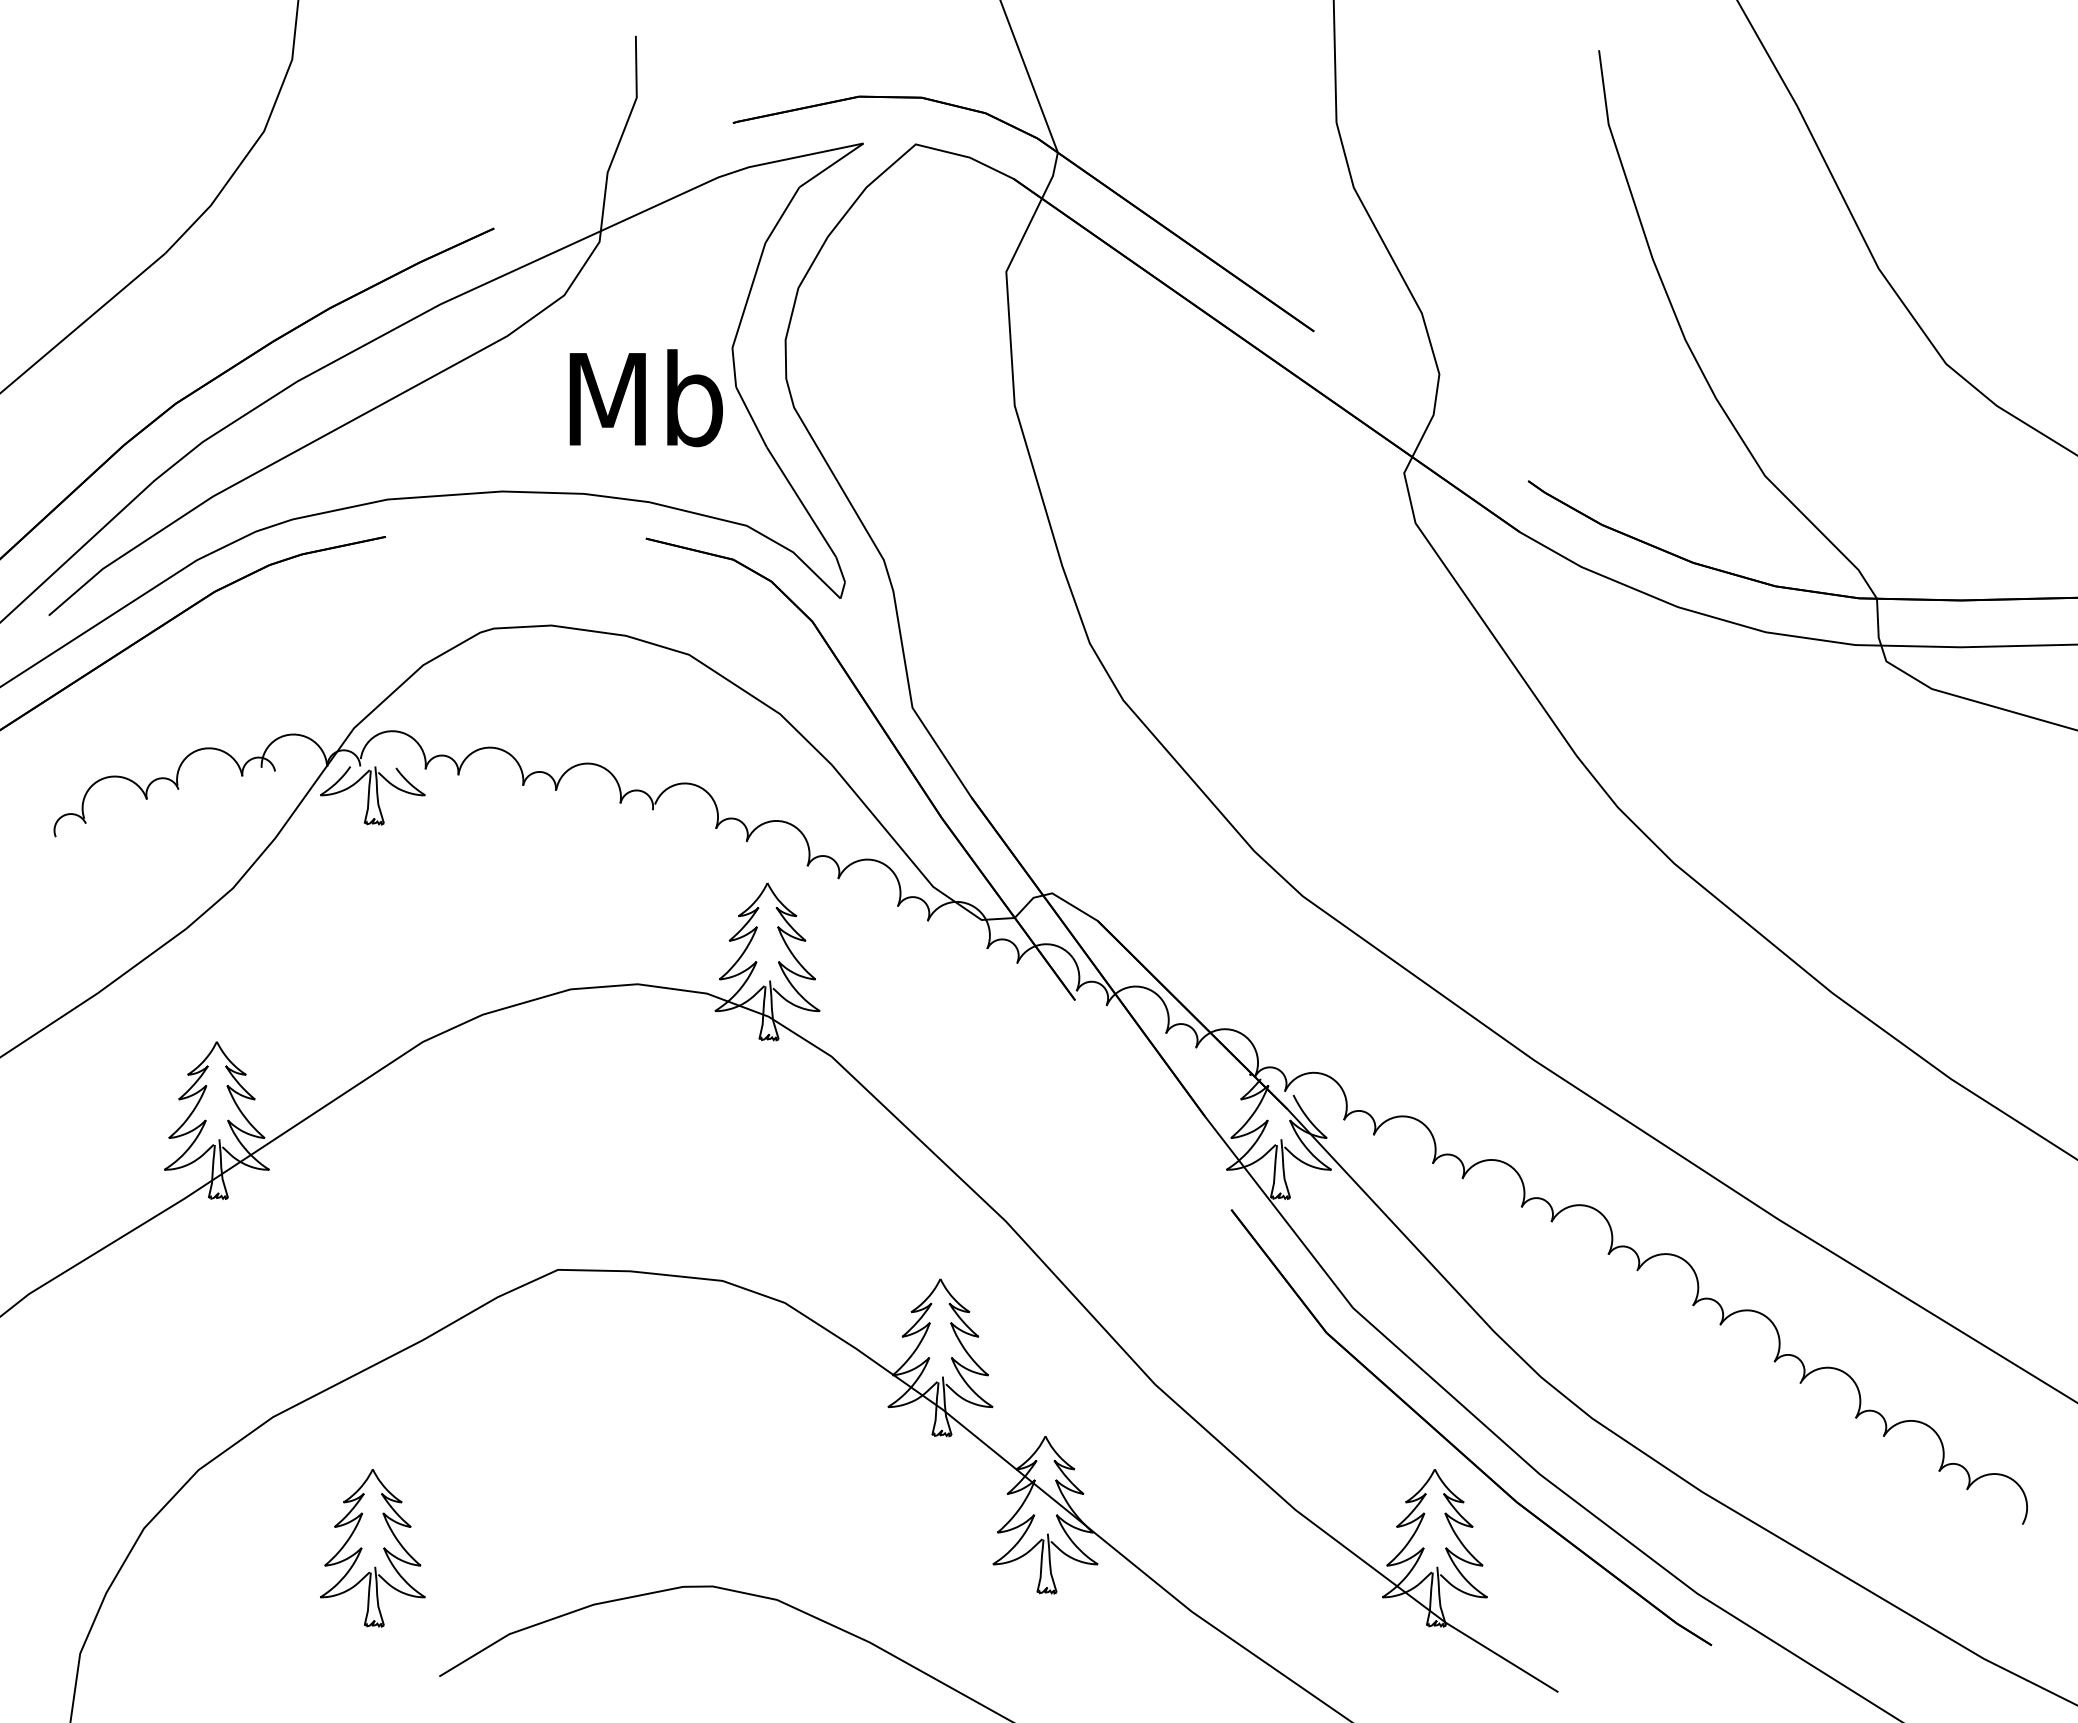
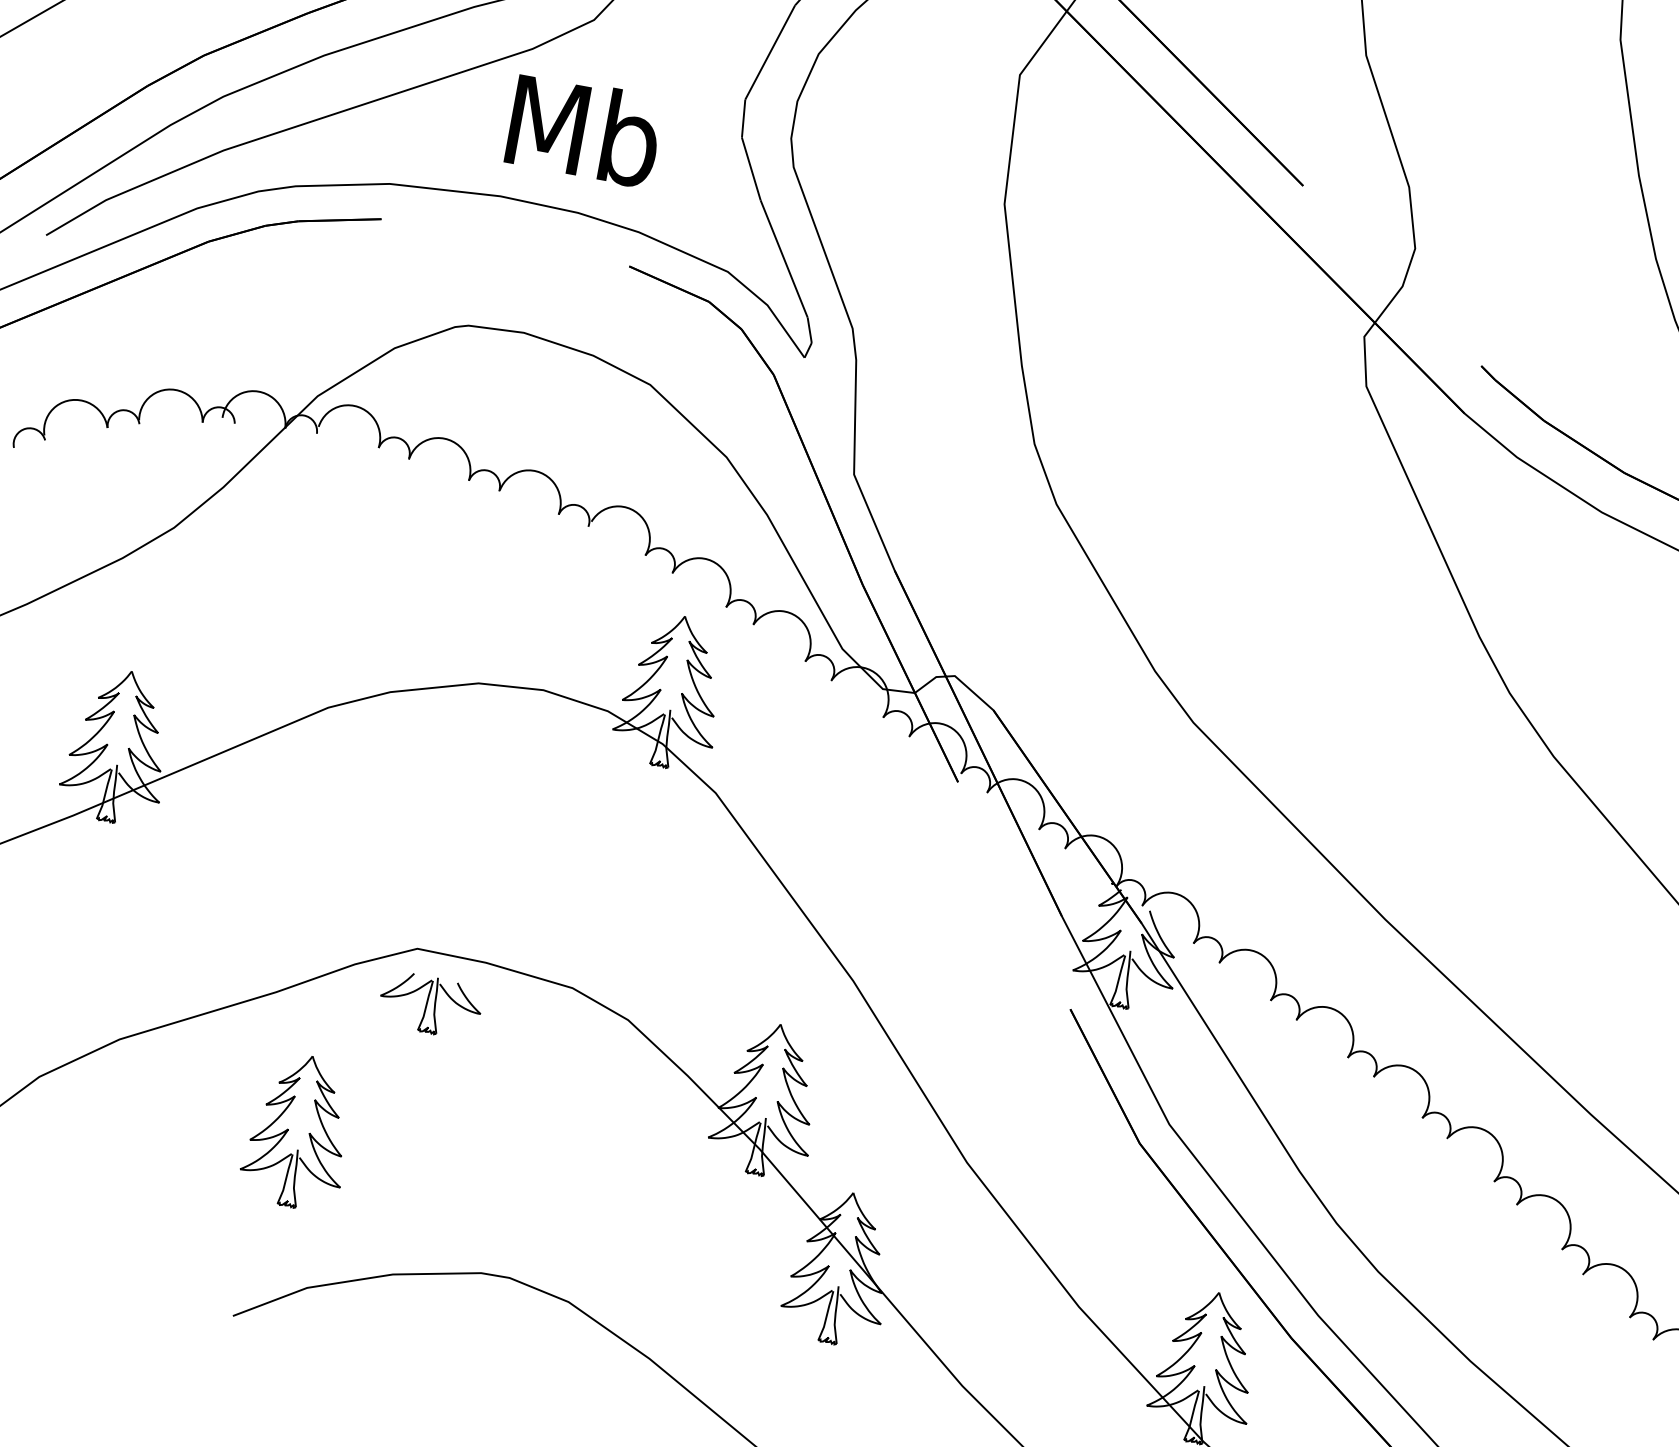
text: (645, 398) -> (583, 130), moved
part: (372, 795) -> (430, 1005), moved
part: (372, 1548) -> (298, 1131), moved

